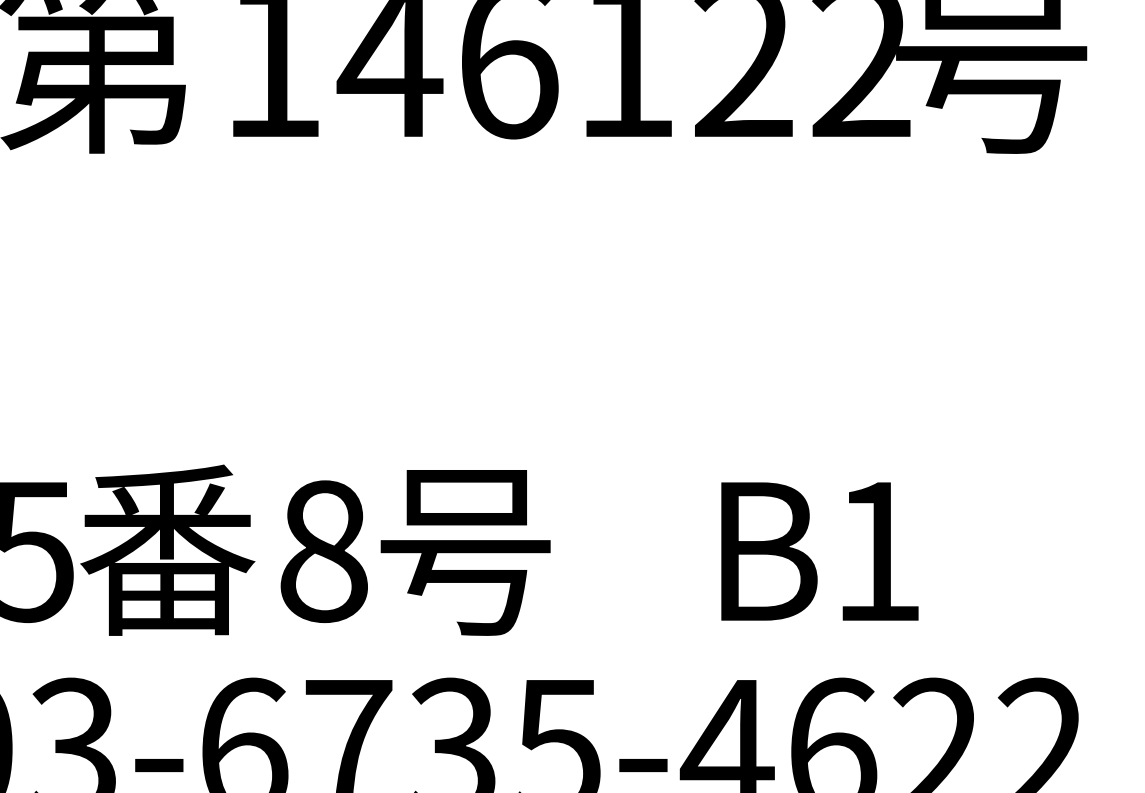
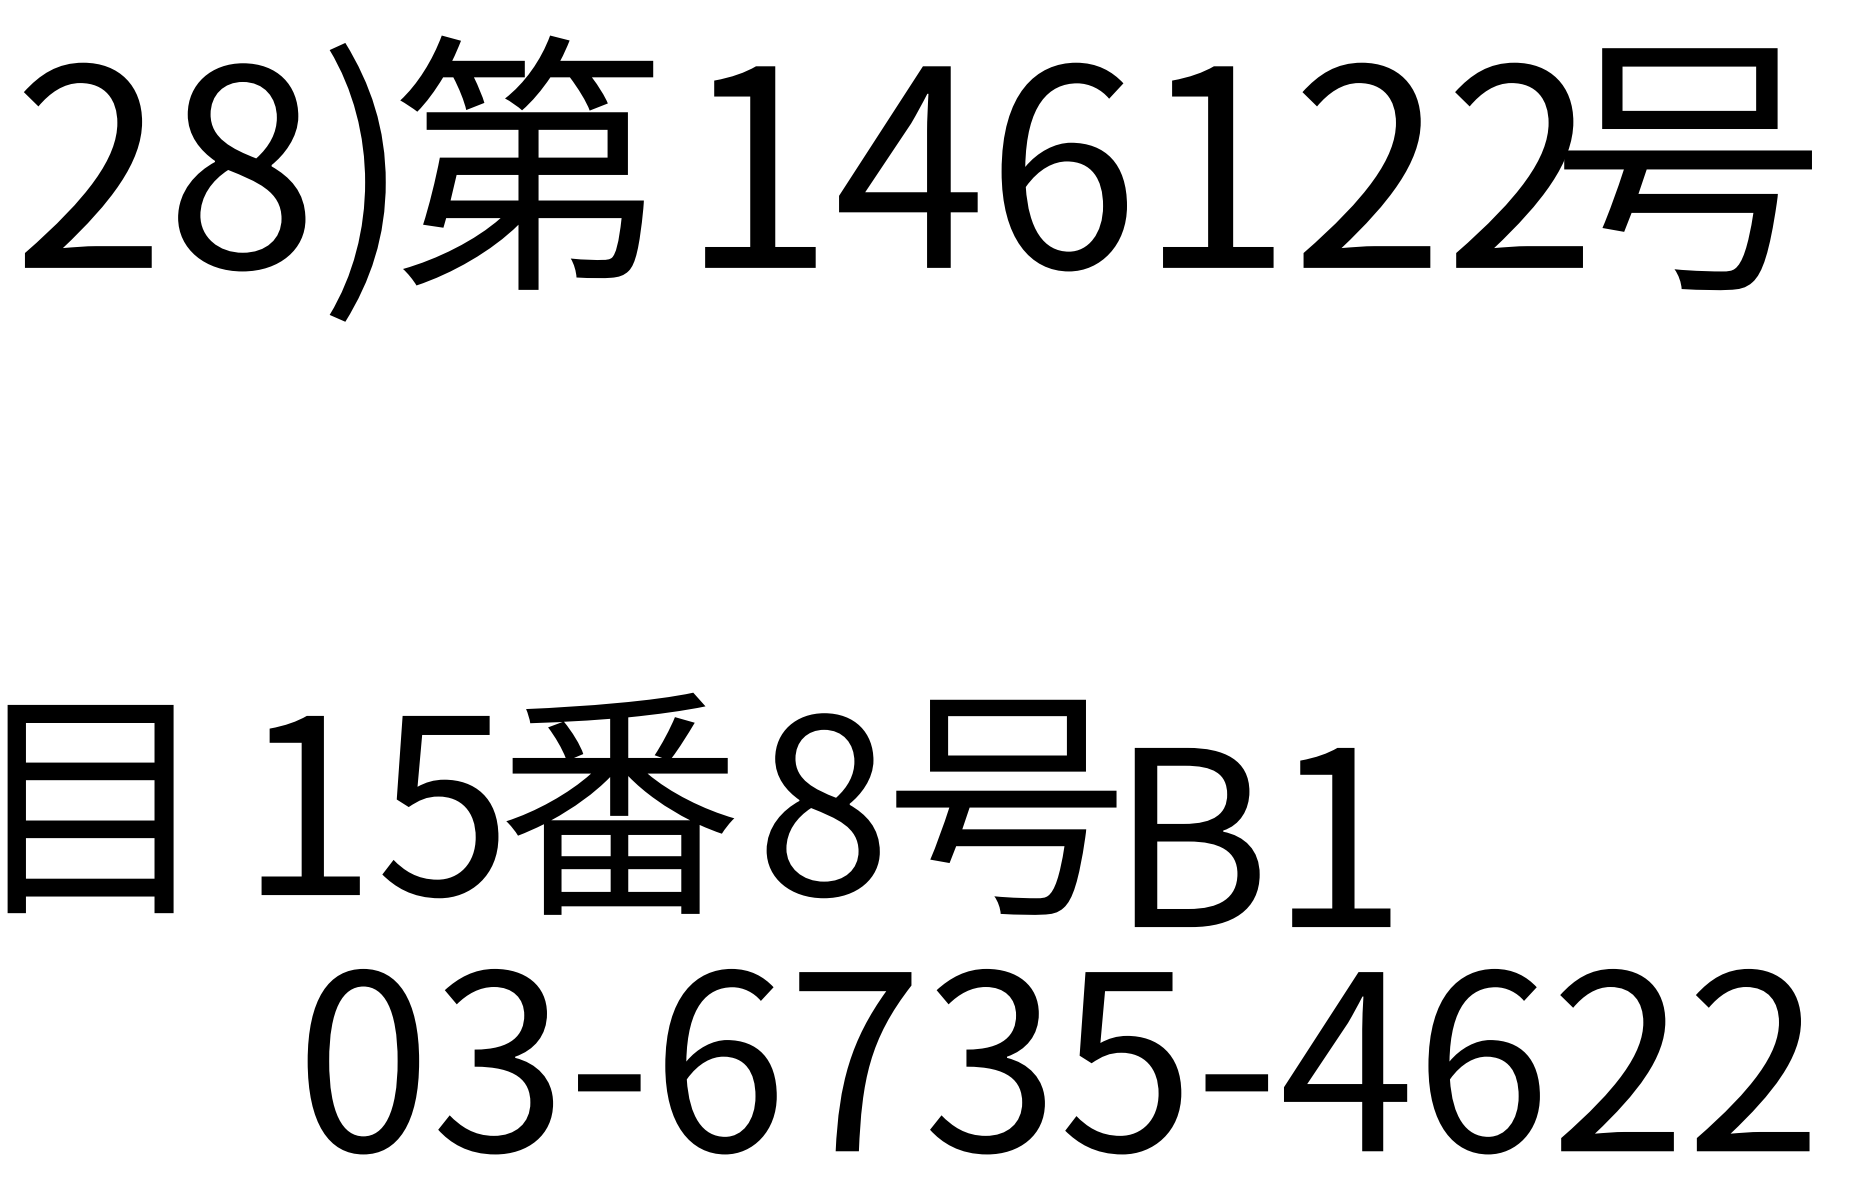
text: (819, 551) -> (1262, 837), moved

